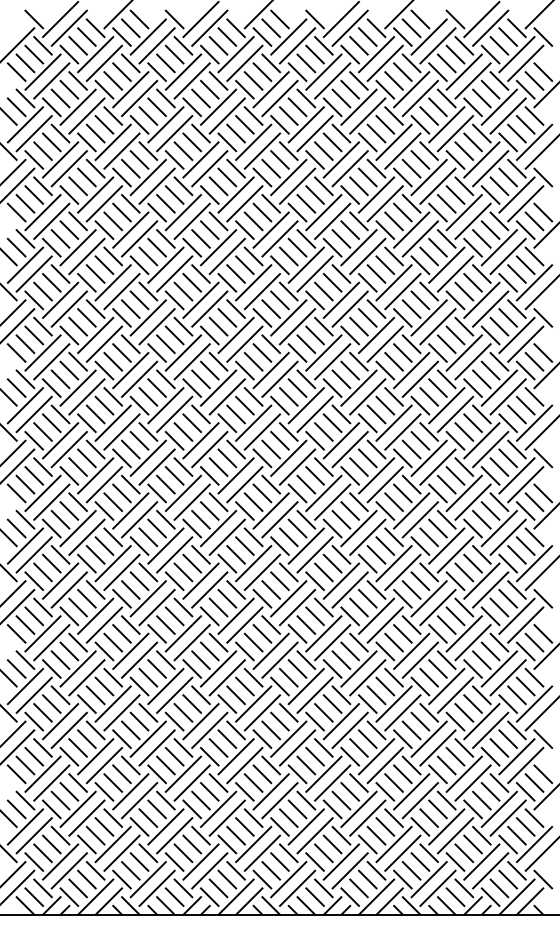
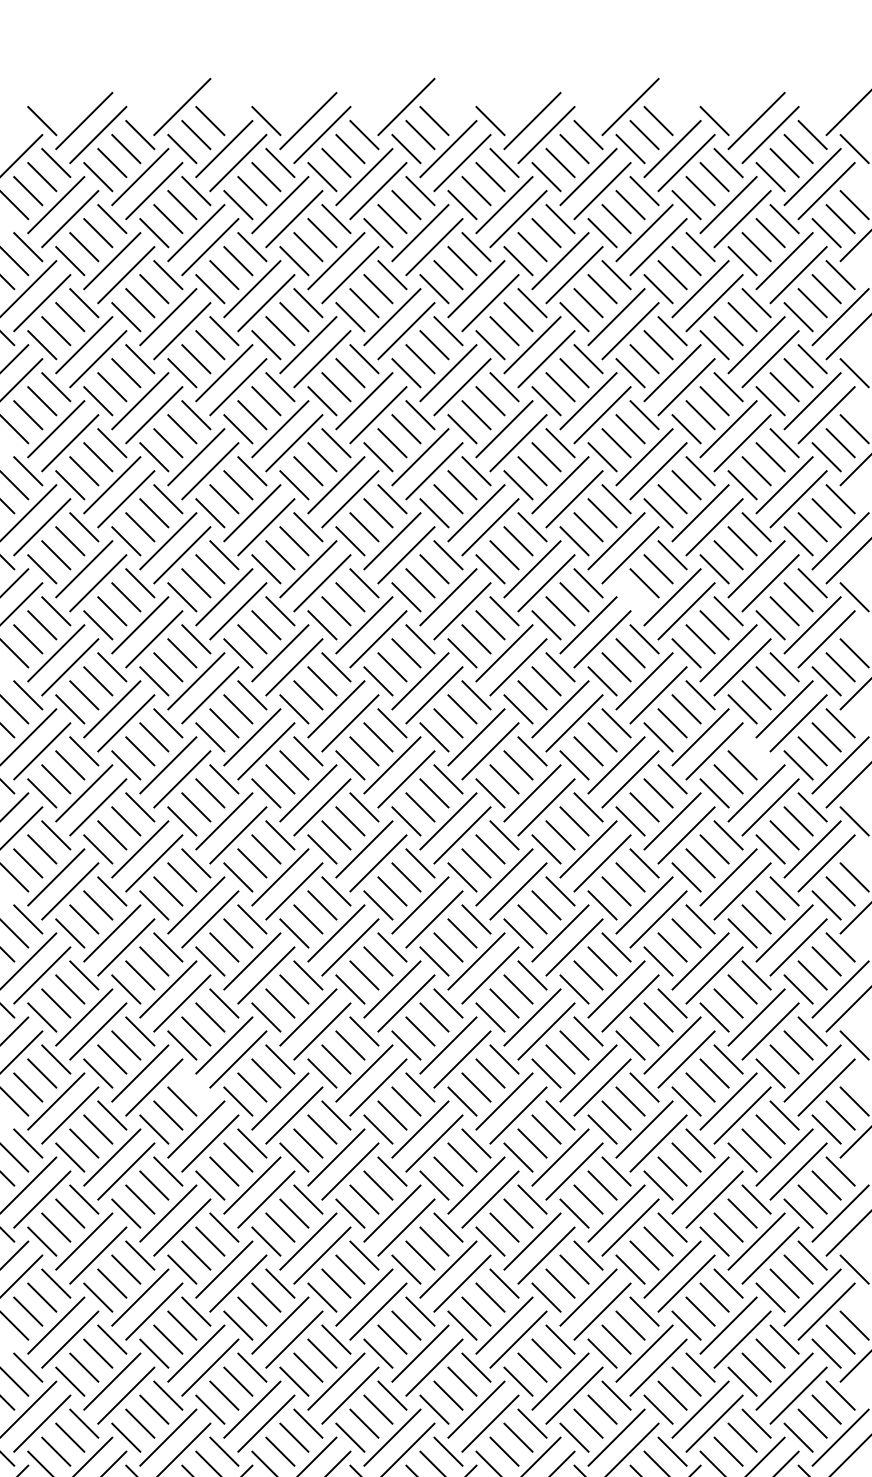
line: (402, 317) -> (629, 596), removed
line: (481, 414) -> (756, 751), removed
line: (130, 624) -> (195, 1086), removed

